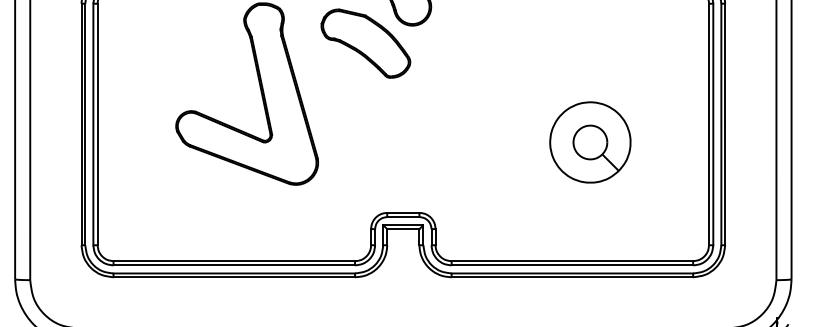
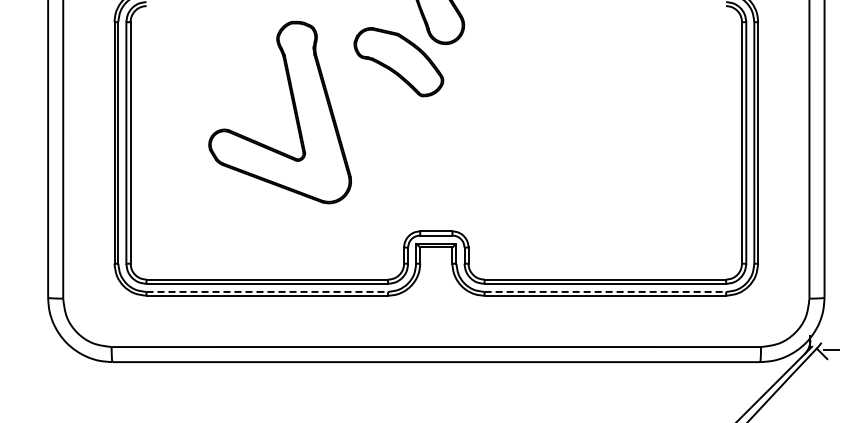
part: (590, 142) -> (623, 160), removed
line: (234, 273) -> (267, 291), solid -> dashed
line: (572, 273) -> (605, 291), solid -> dashed

